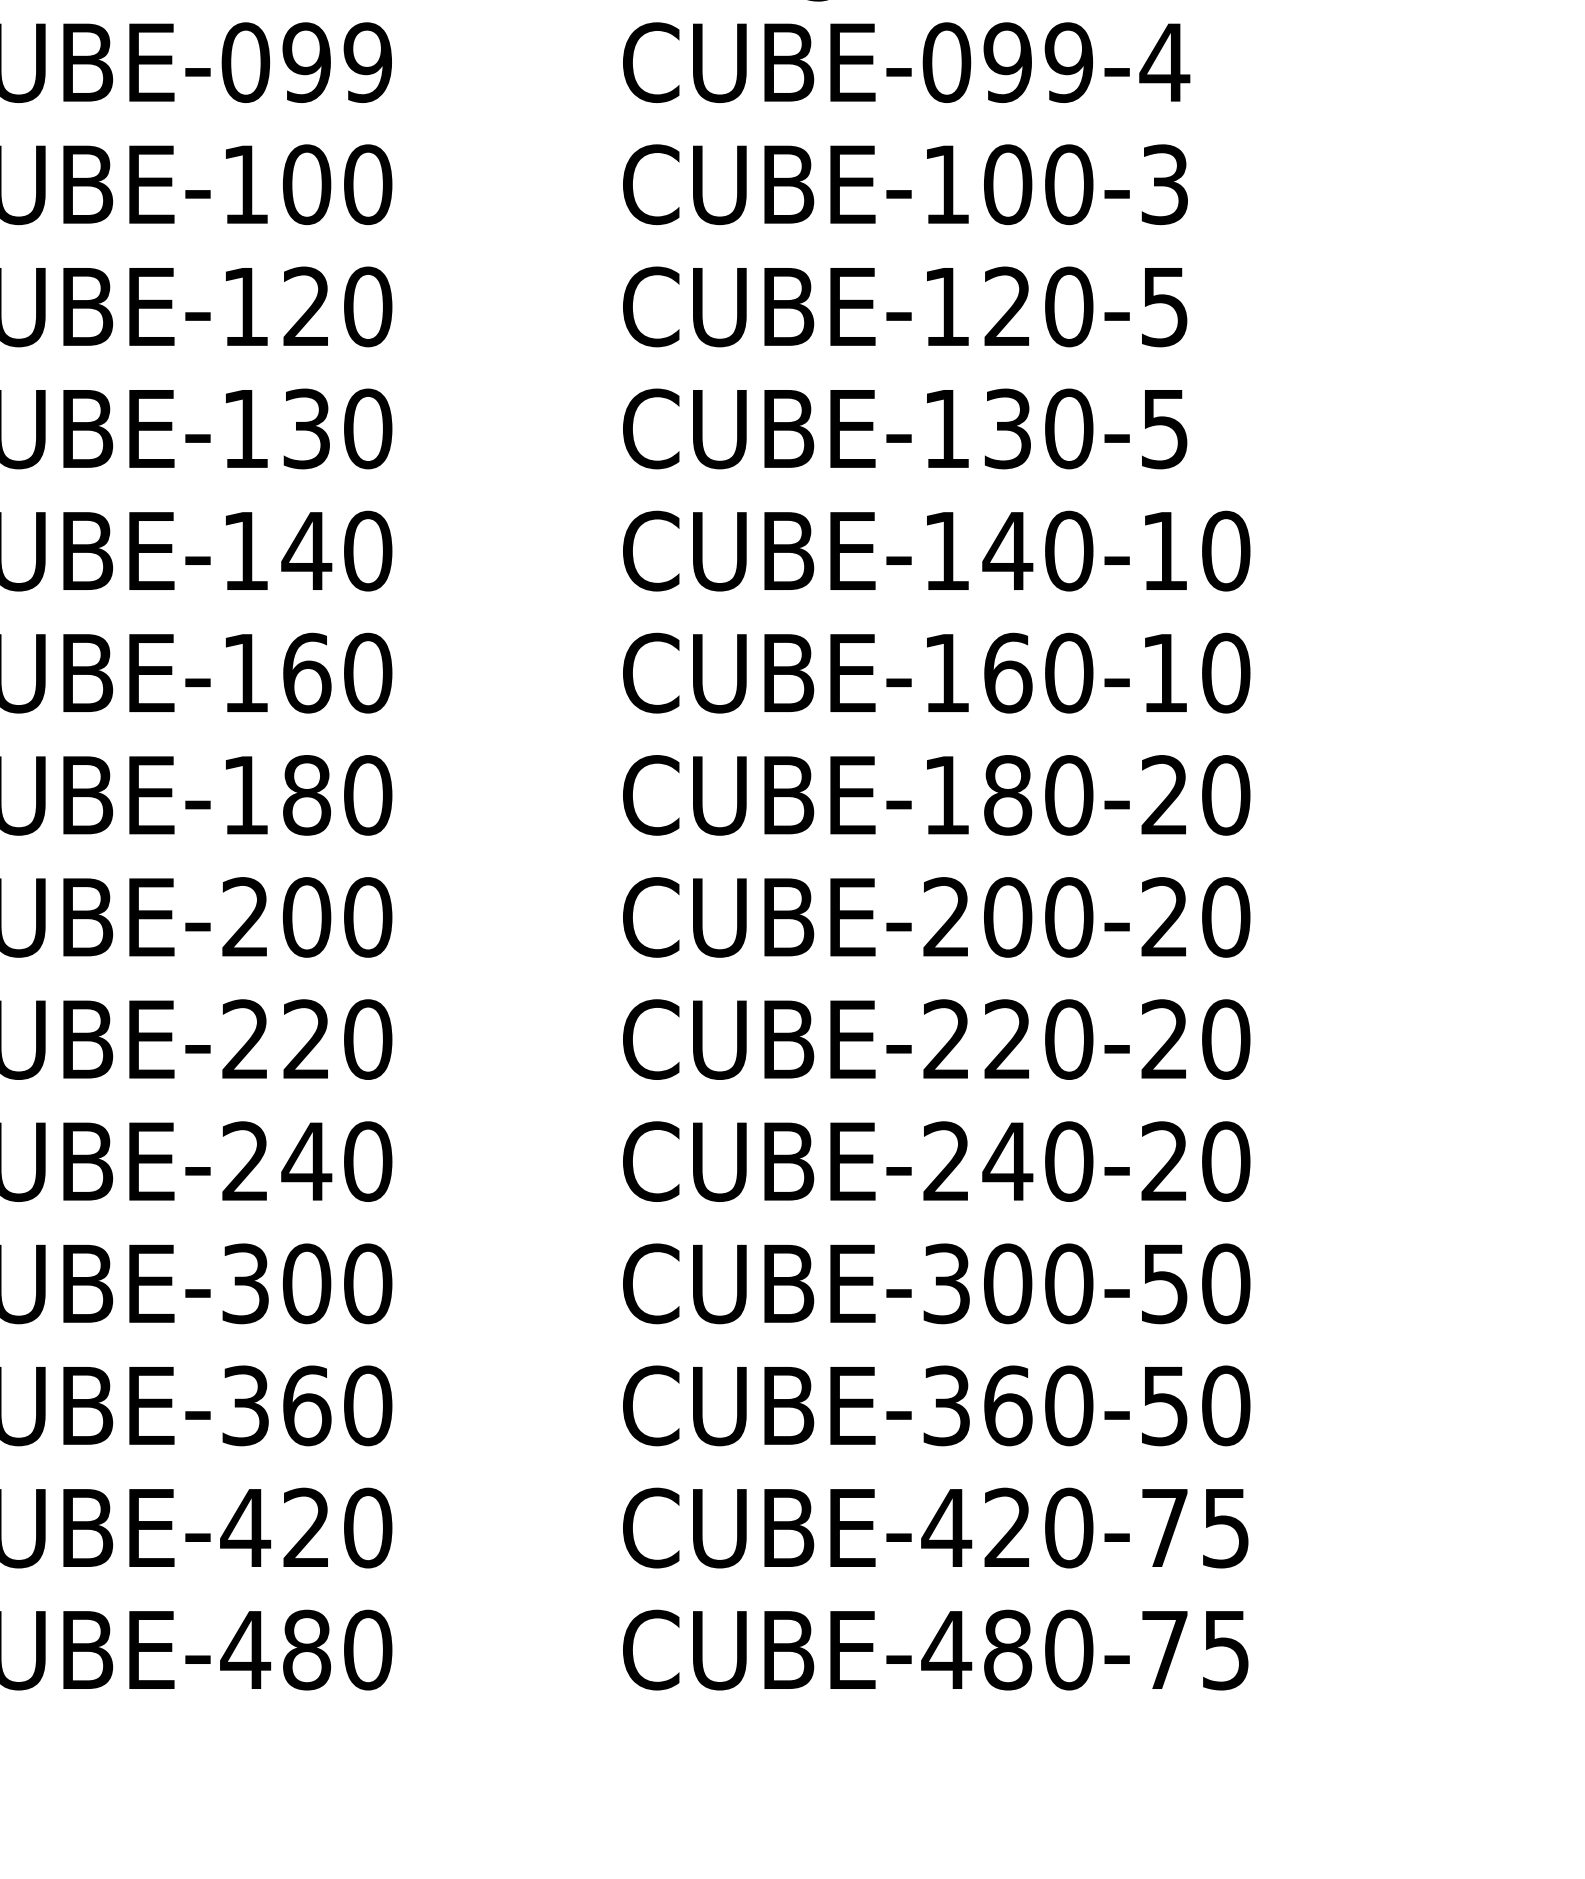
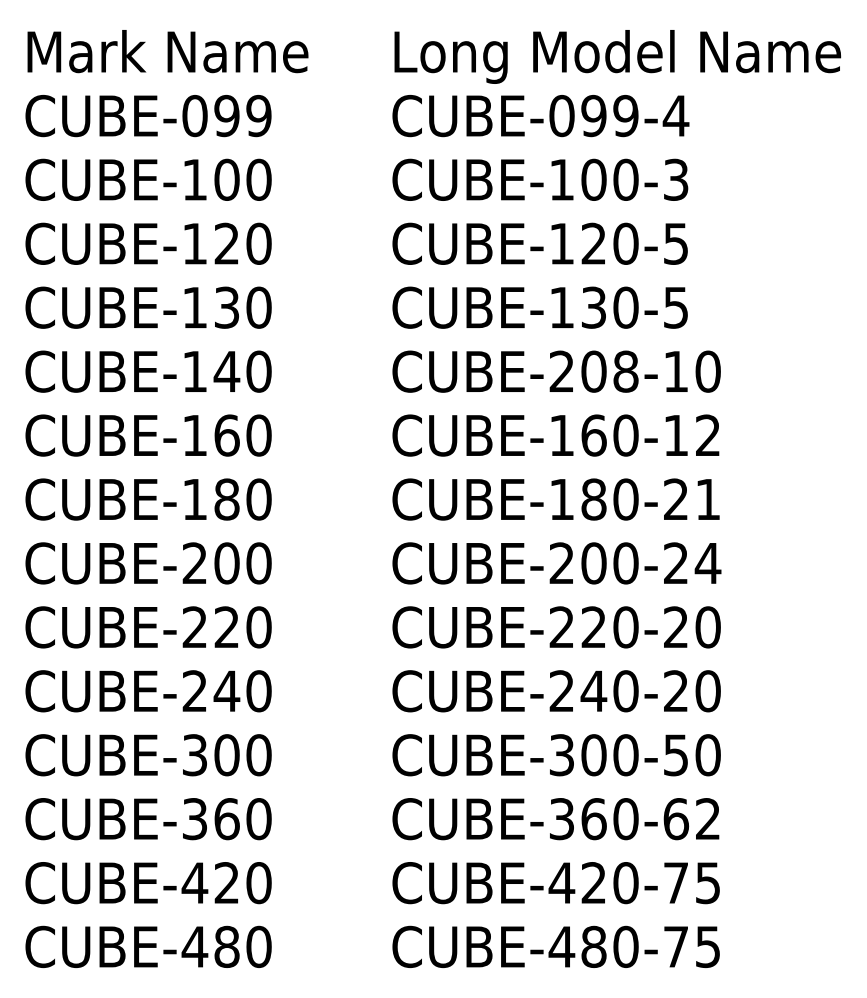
text: (1006, 550) -> (593, 371), CUBE-140-10 -> CUBE-208-10
text: (1224, 673) -> (707, 435), CUBE-160-10 -> CUBE-160-12
text: (1224, 795) -> (707, 499), CUBE-180-20 -> CUBE-180-21
text: (1224, 917) -> (707, 563), CUBE-200-20 -> CUBE-200-24
text: (1194, 1406) -> (691, 819), CUBE-360-50 -> CUBE-360-62

